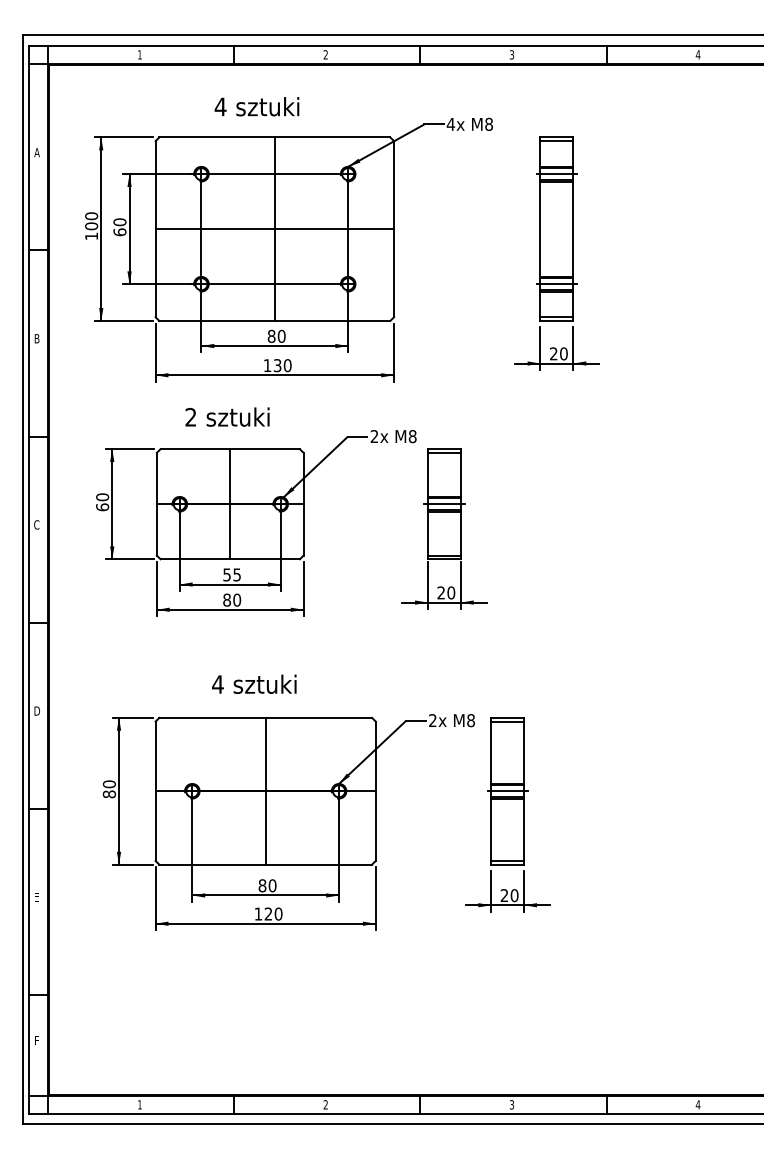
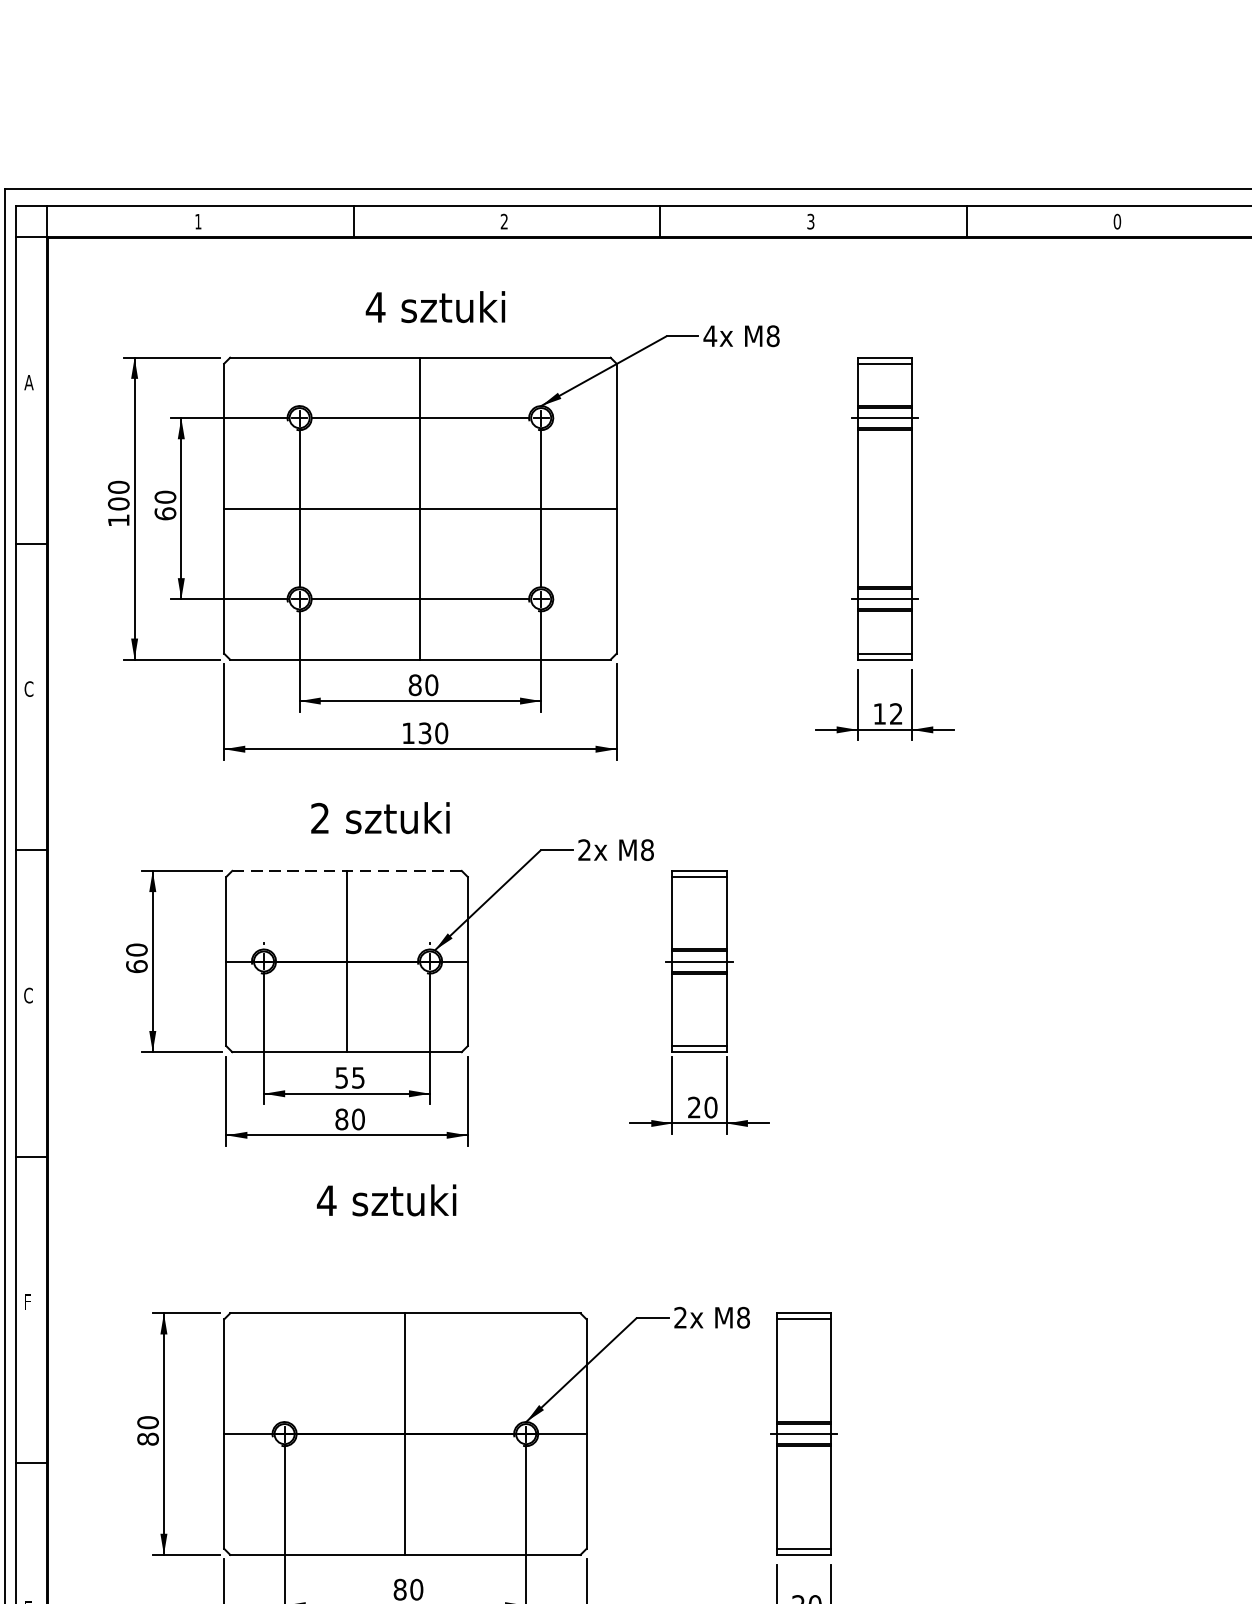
text: (697, 54) -> (1116, 221), 4 -> 0
text: (256, 106) -> (434, 306), moved
text: (36, 338) -> (28, 688), B -> C
text: (558, 353) -> (887, 713), 20 -> 12
text: (227, 416) -> (380, 817), moved
line: (230, 449) -> (347, 871), solid -> dashed
text: (254, 683) -> (386, 1199), moved
text: (36, 710) -> (28, 1301), D -> F

